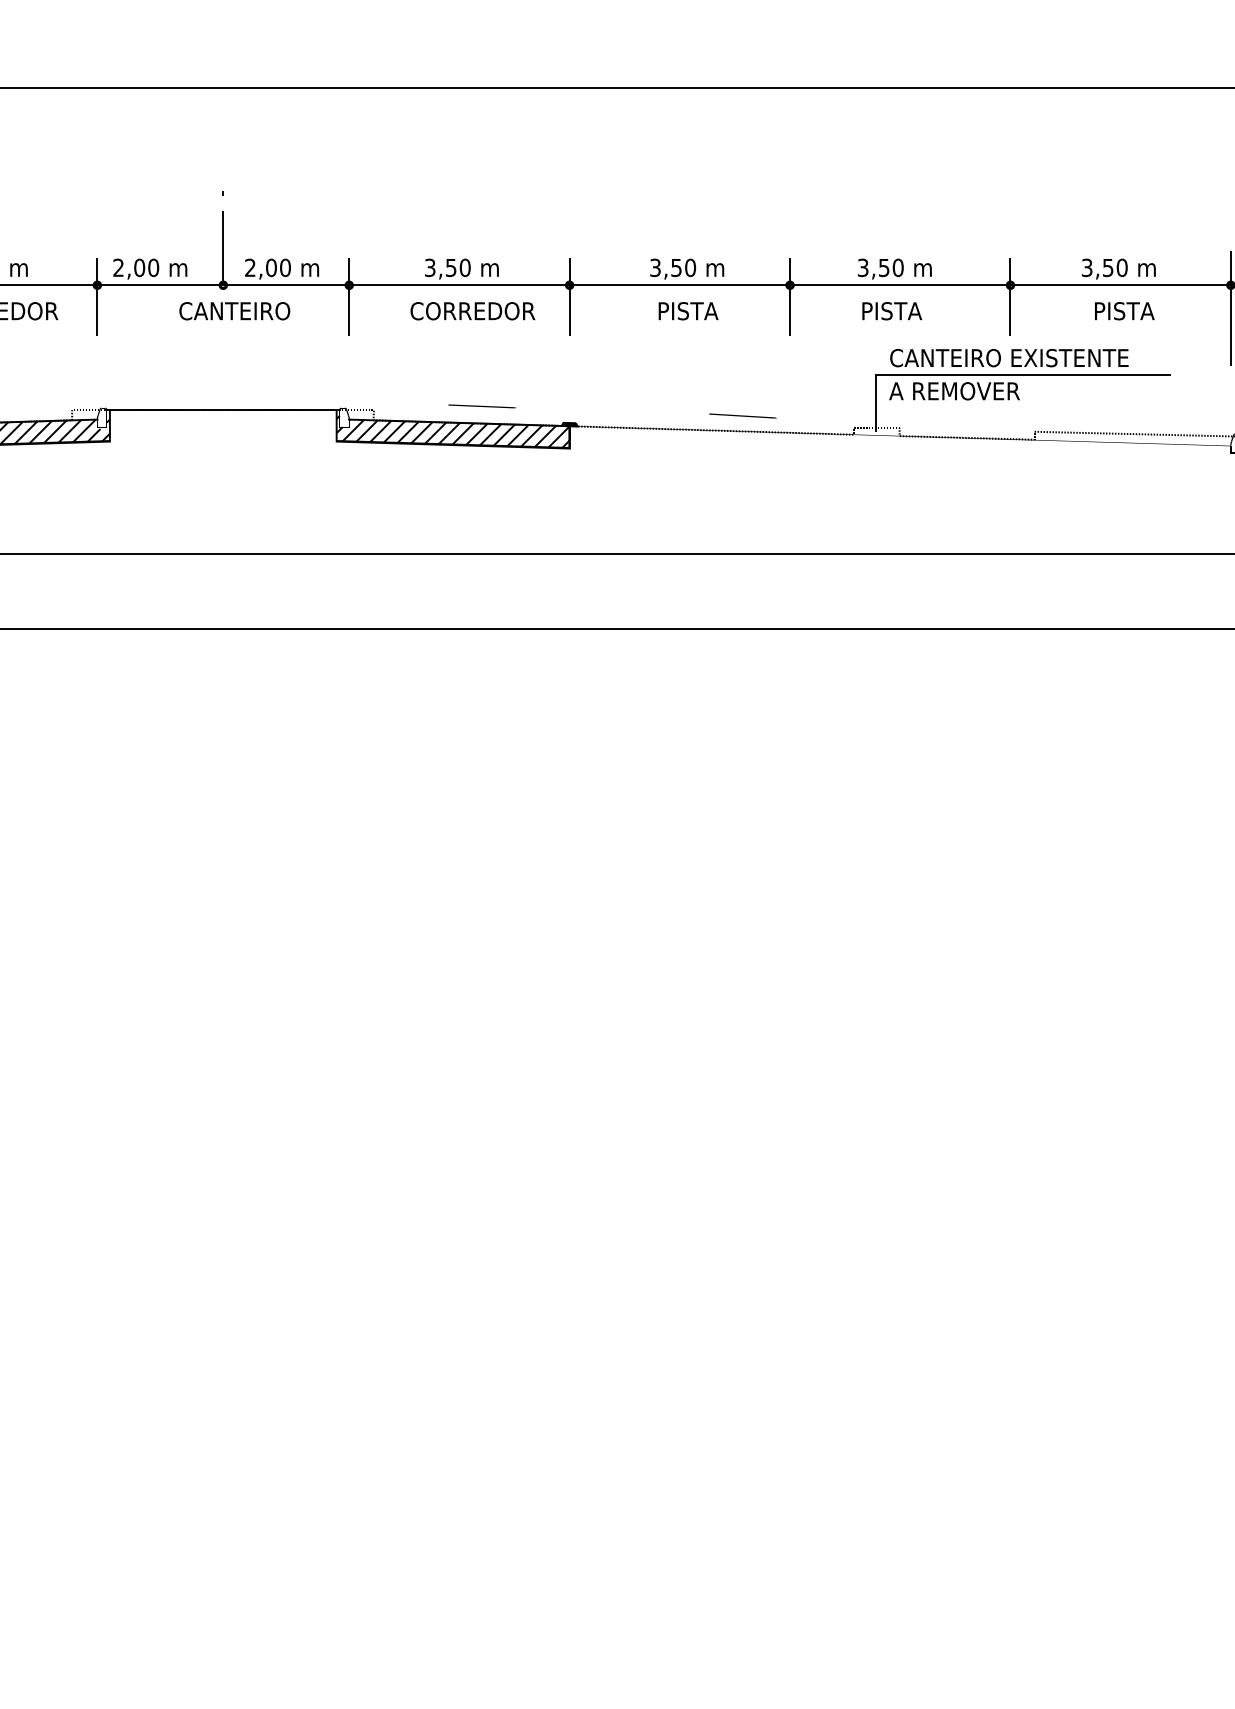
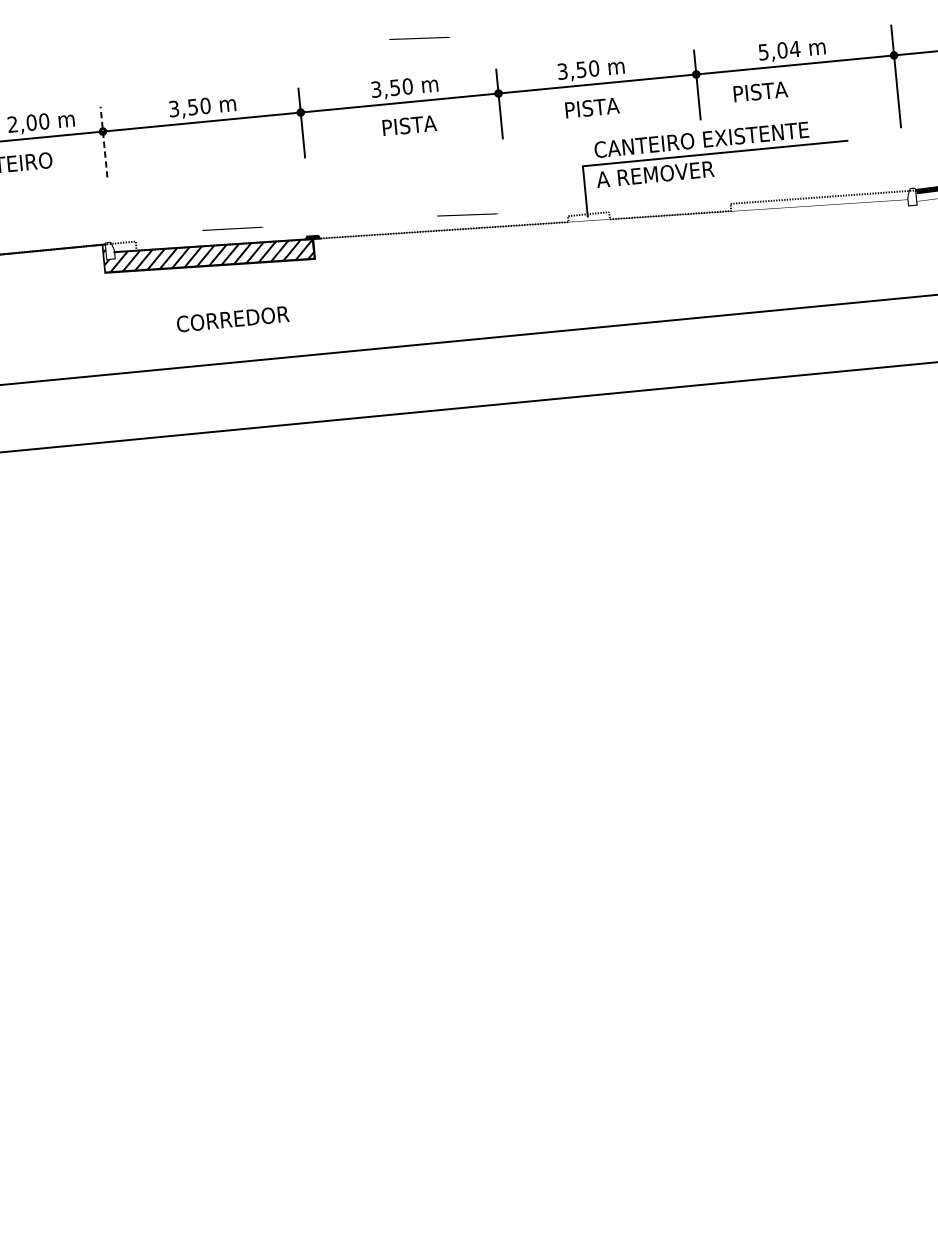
line: (709, 215) -> (420, 37), added
text: (1104, 267) -> (779, 50), 3,50 -> 5,04
line: (349, 296) -> (104, 141), solid -> dashed
text: (472, 311) -> (232, 319), moved
text: (1124, 311) -> (760, 92), moved

